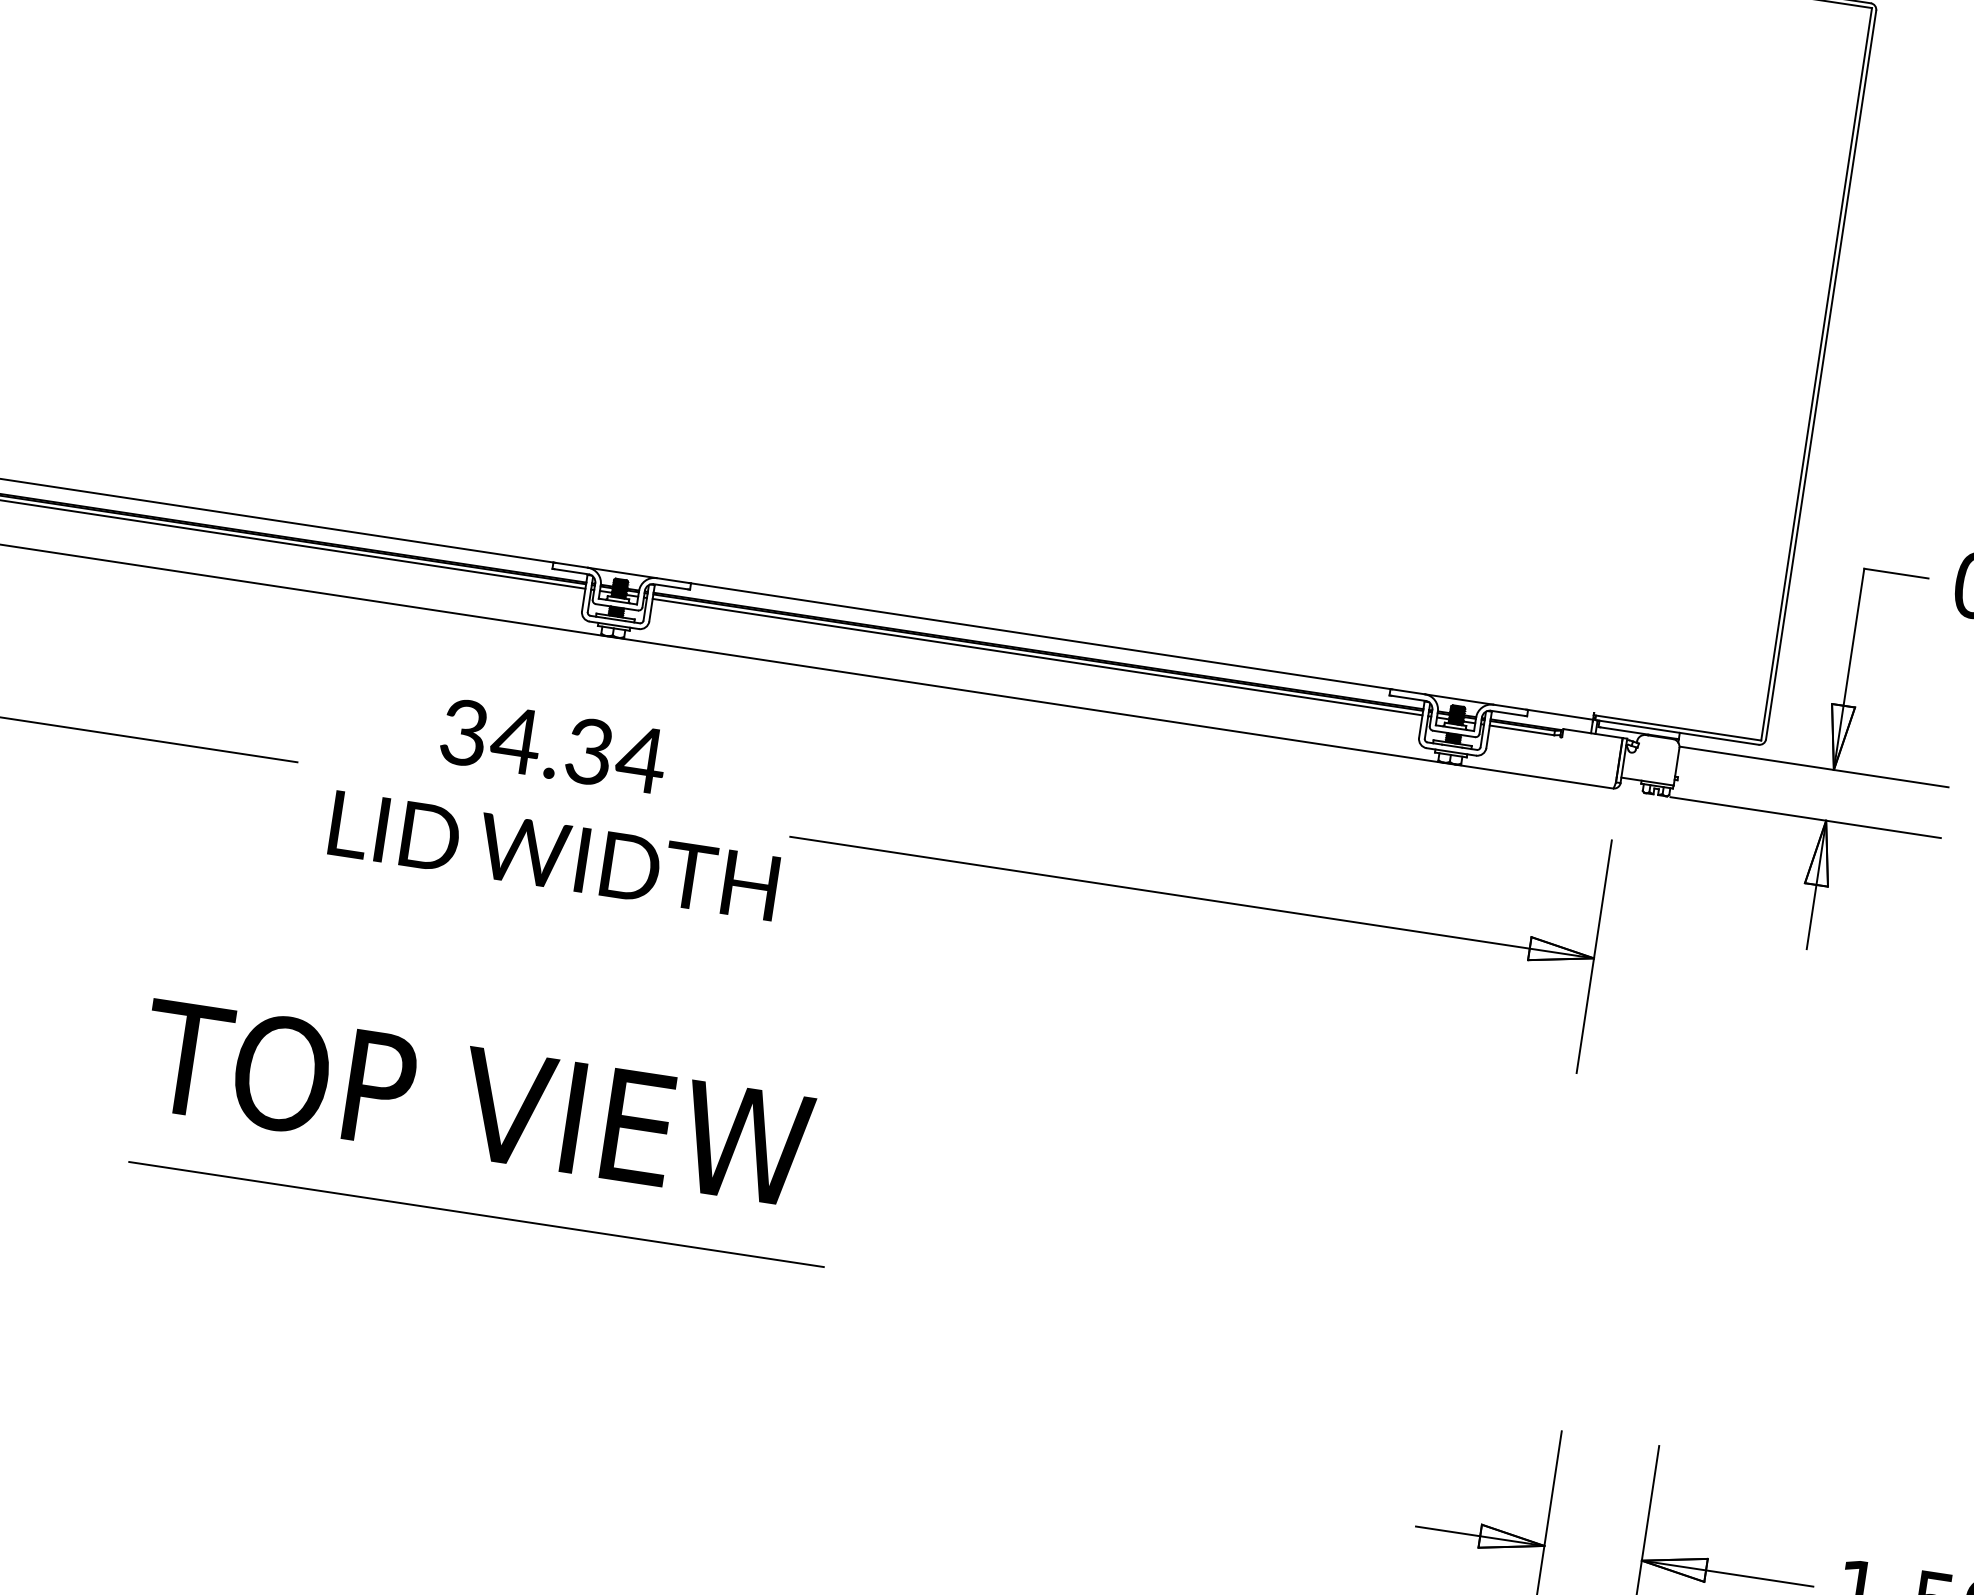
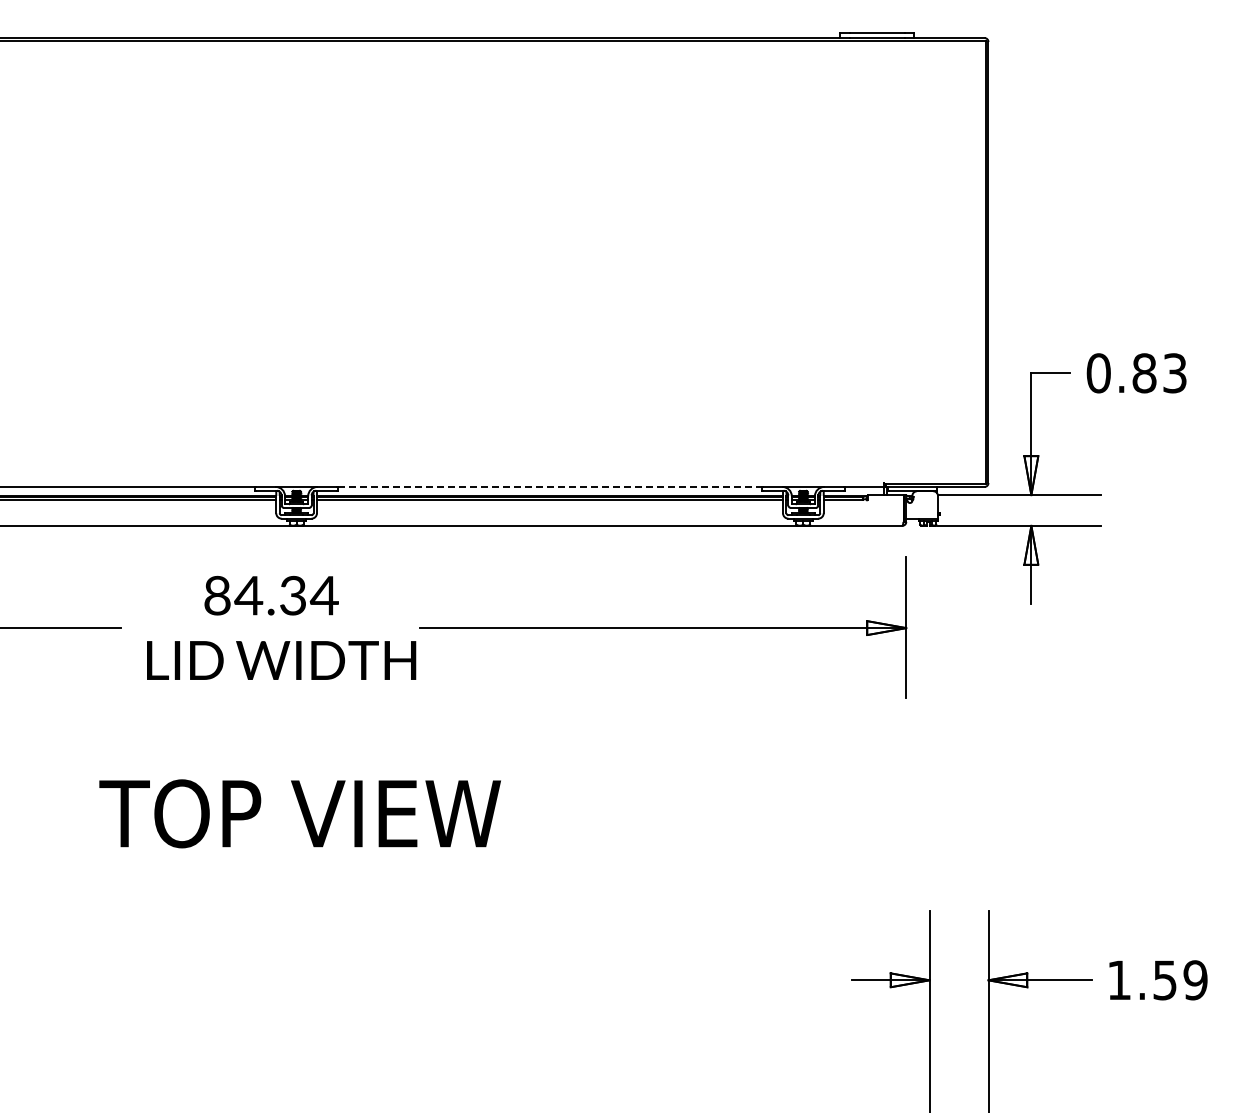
line: (1040, 635) -> (549, 486), solid -> dashed
text: (464, 732) -> (217, 595), 34.34 -> 84.34
text: (476, 1102) -> (299, 813), moved
line: (476, 1214) -> (267, 879), removed

